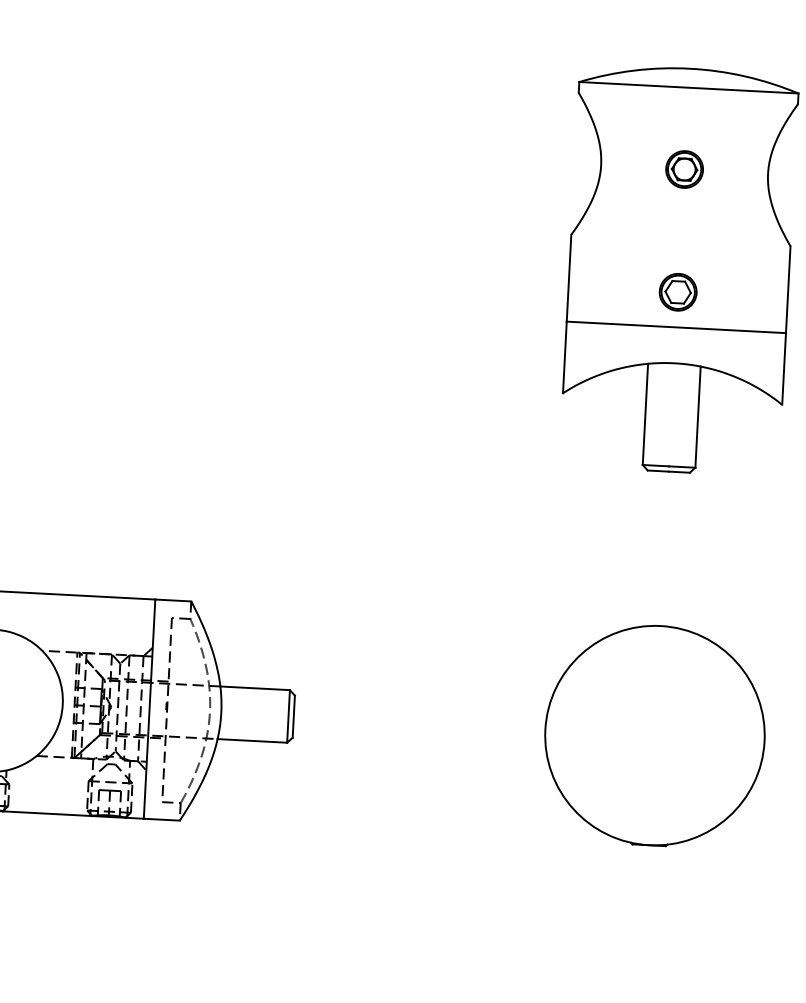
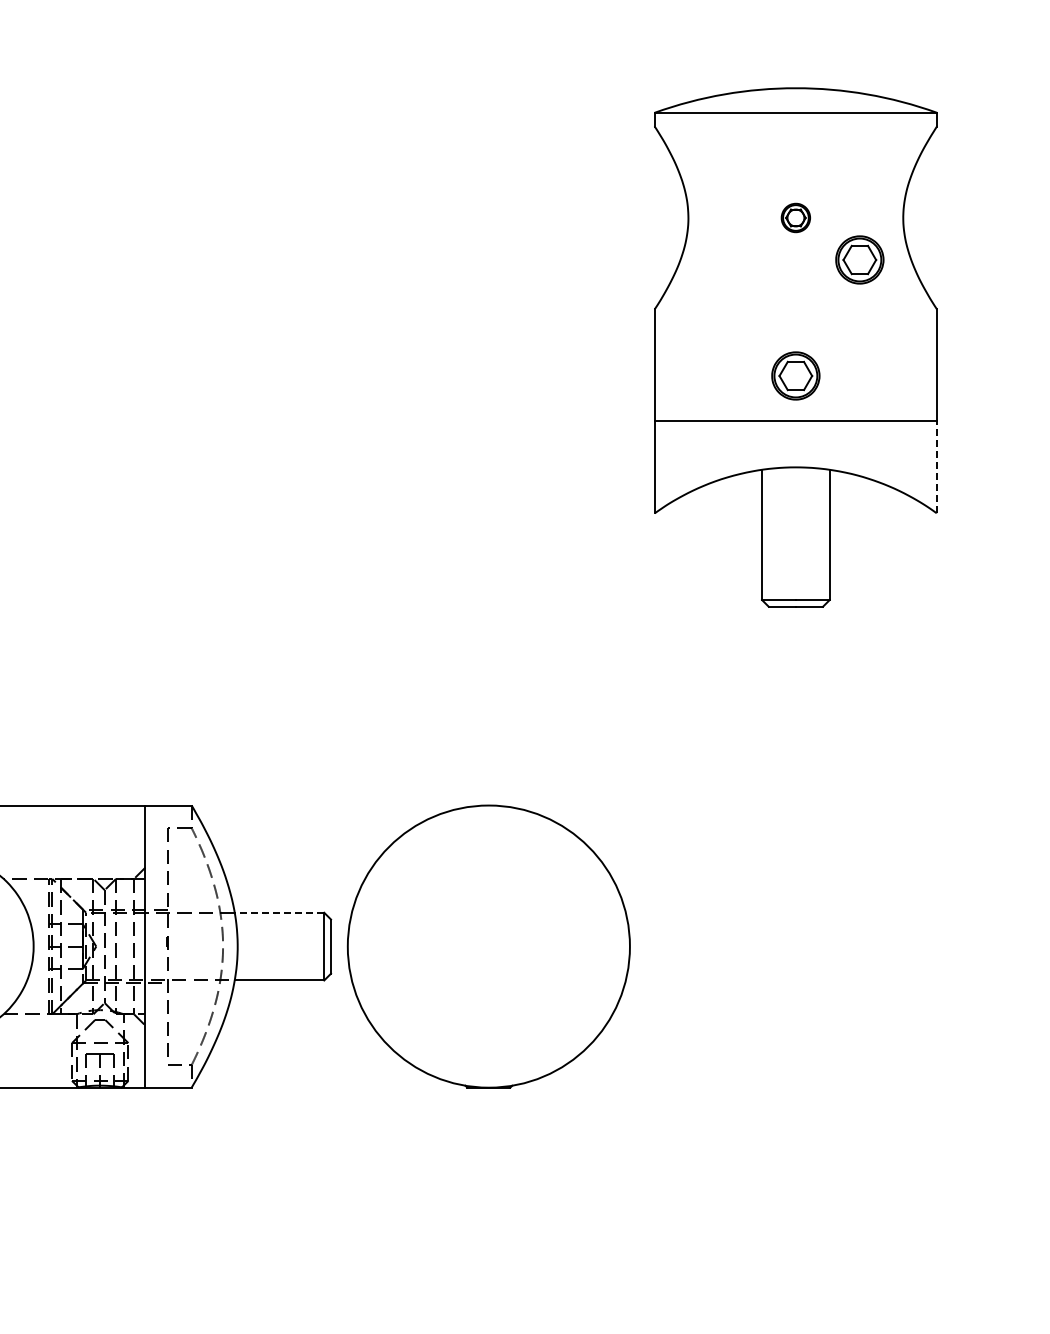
part: (684, 169) -> (795, 217), size x0.6
part: (732, 204) -> (859, 259), added
line: (783, 368) -> (936, 466), solid -> dashed
line: (255, 688) -> (279, 912), solid -> dashed
circle: (654, 735) -> (488, 946), moved

